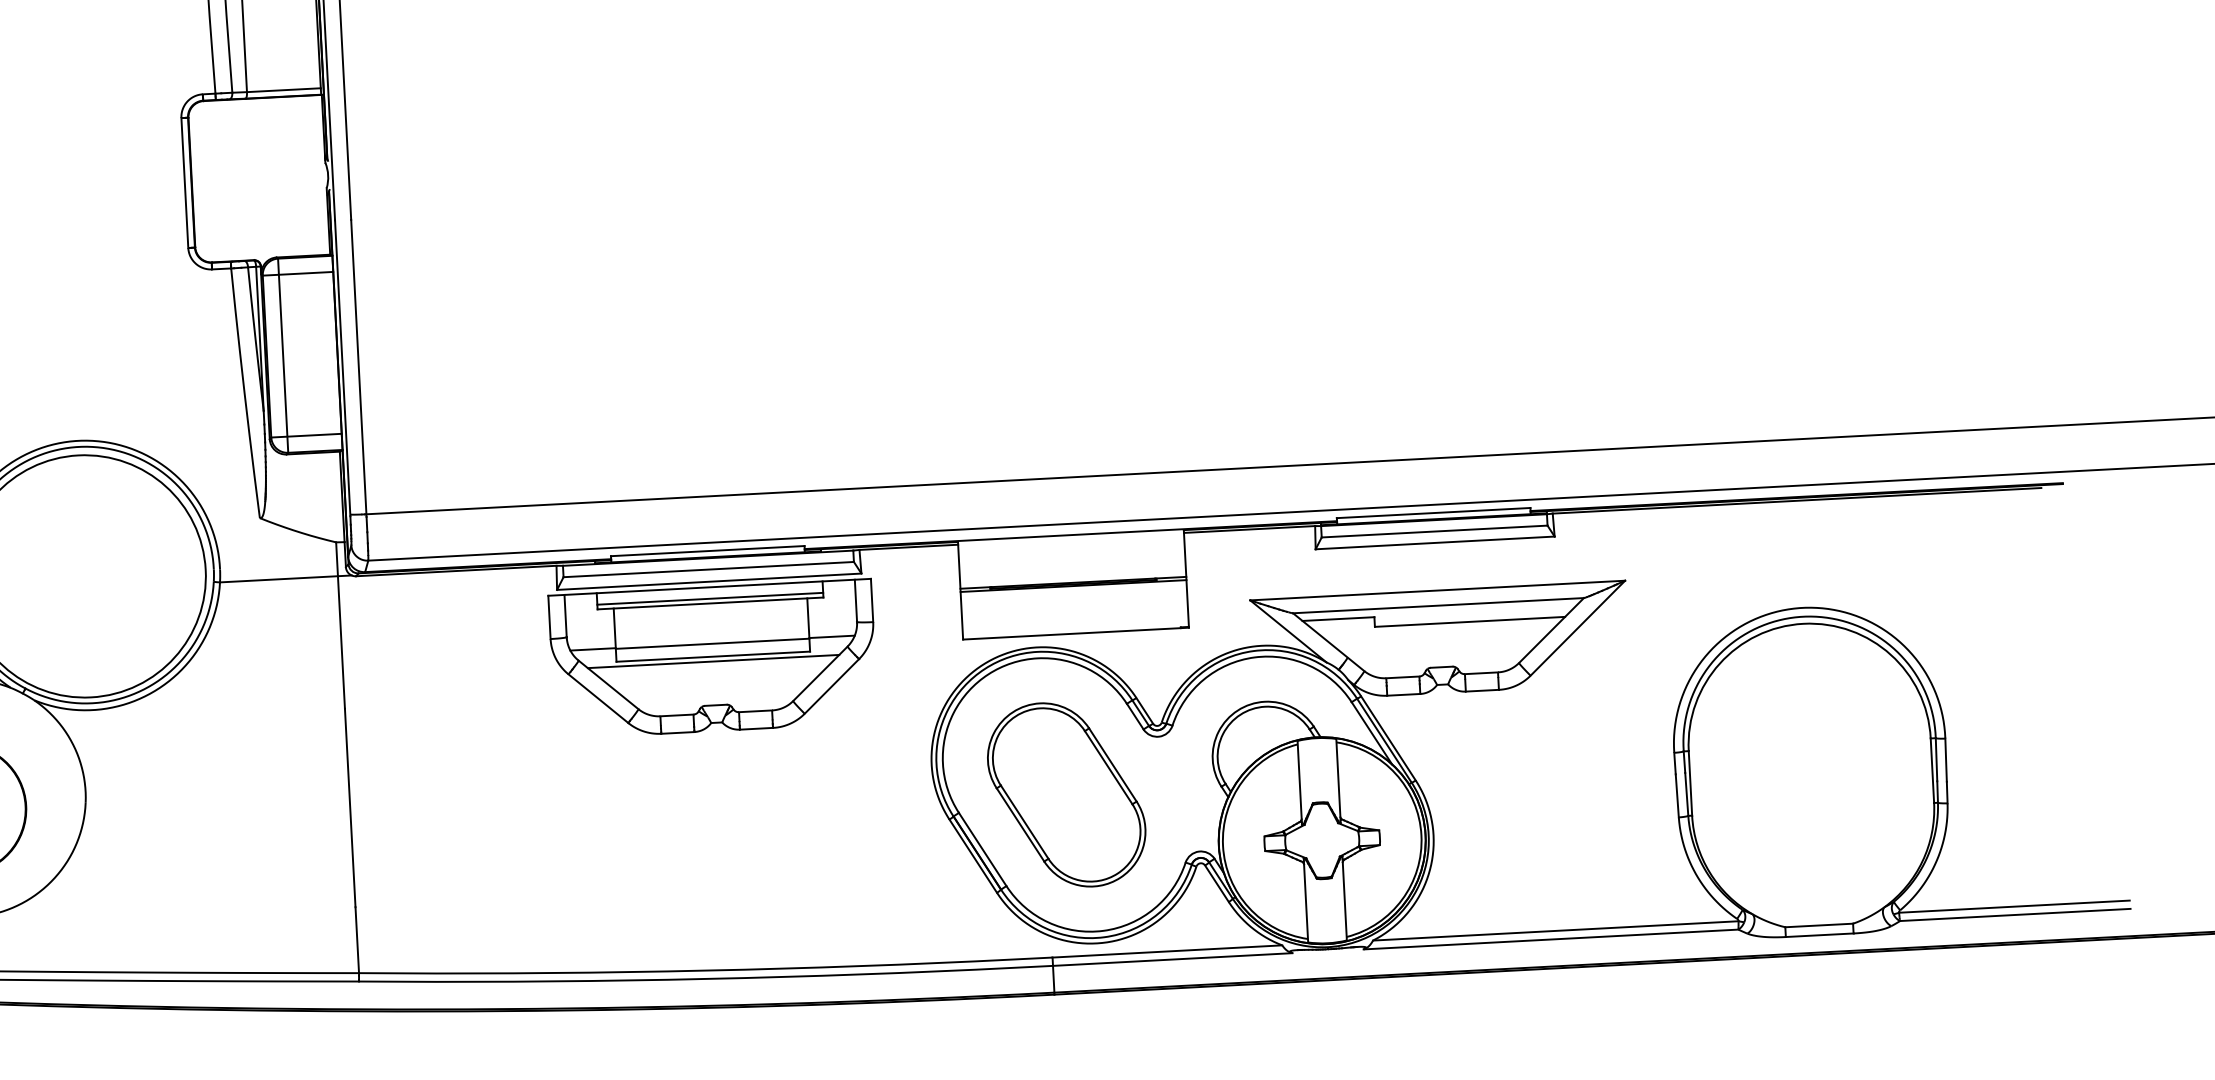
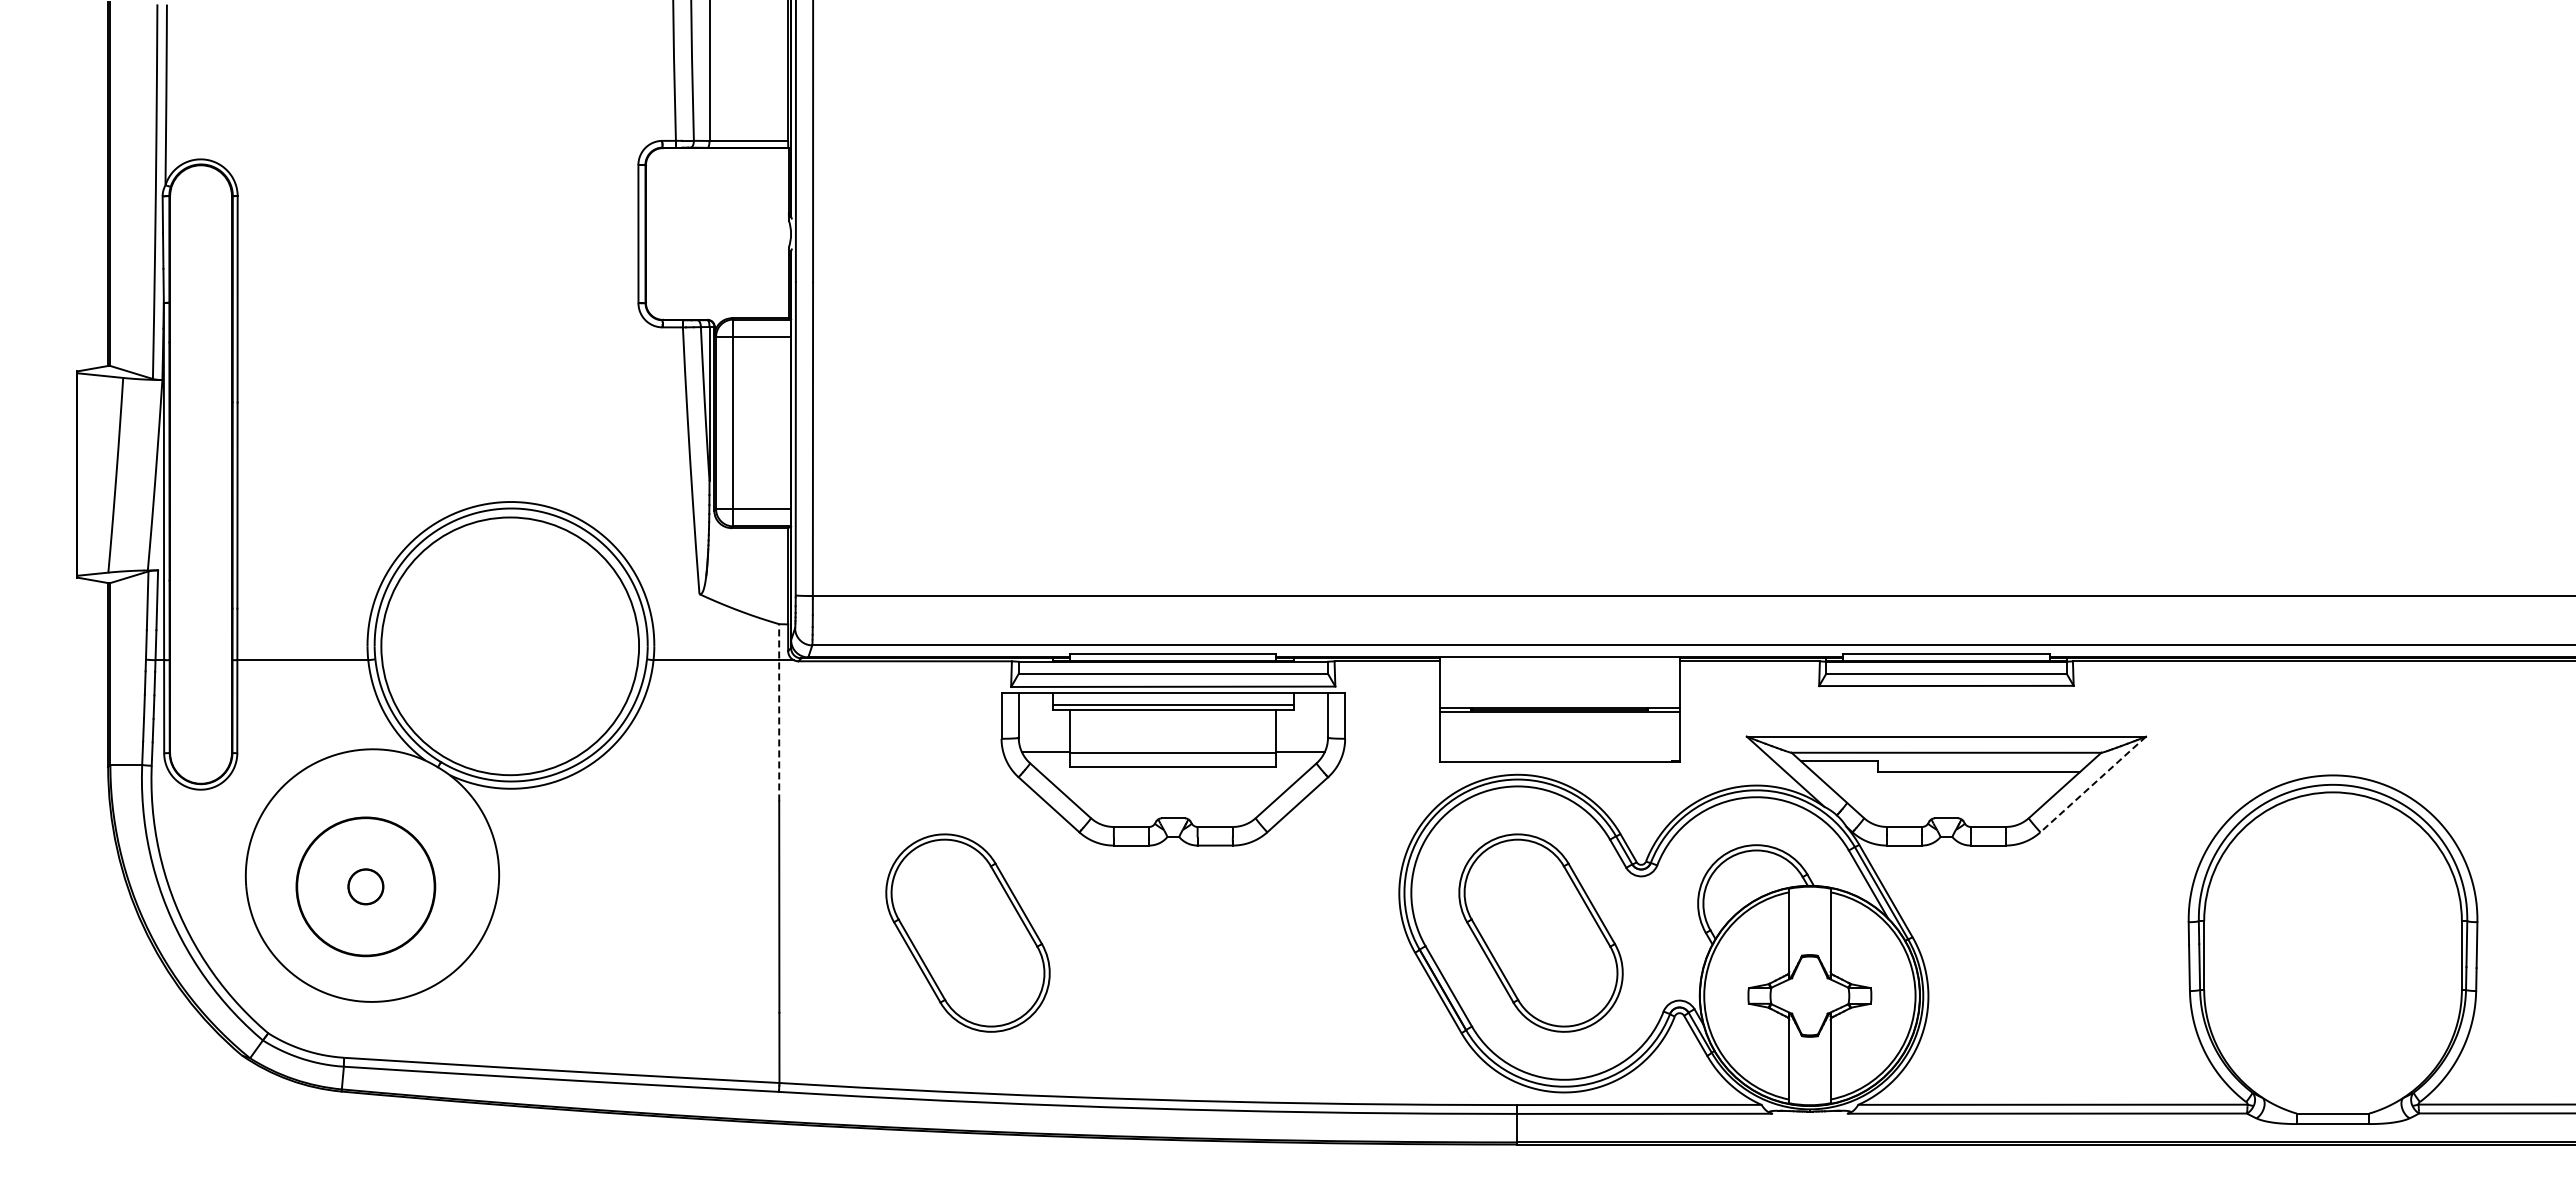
line: (340, 625) -> (779, 712), solid -> dashed
line: (1577, 628) -> (2092, 784), solid -> dashed
line: (713, 661) -> (1173, 771), removed
part: (528, 822) -> (967, 932), added

